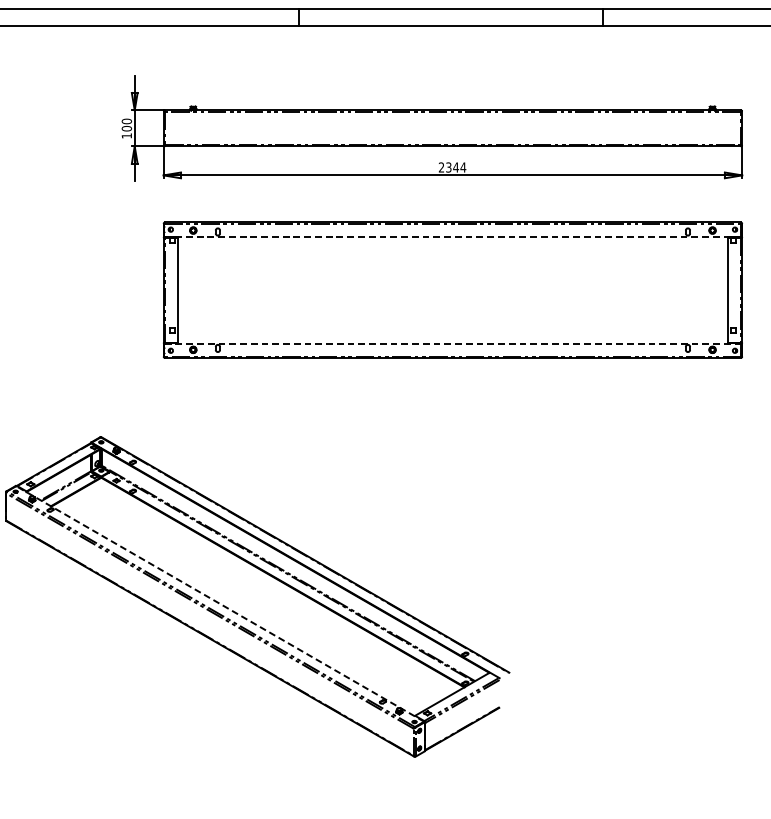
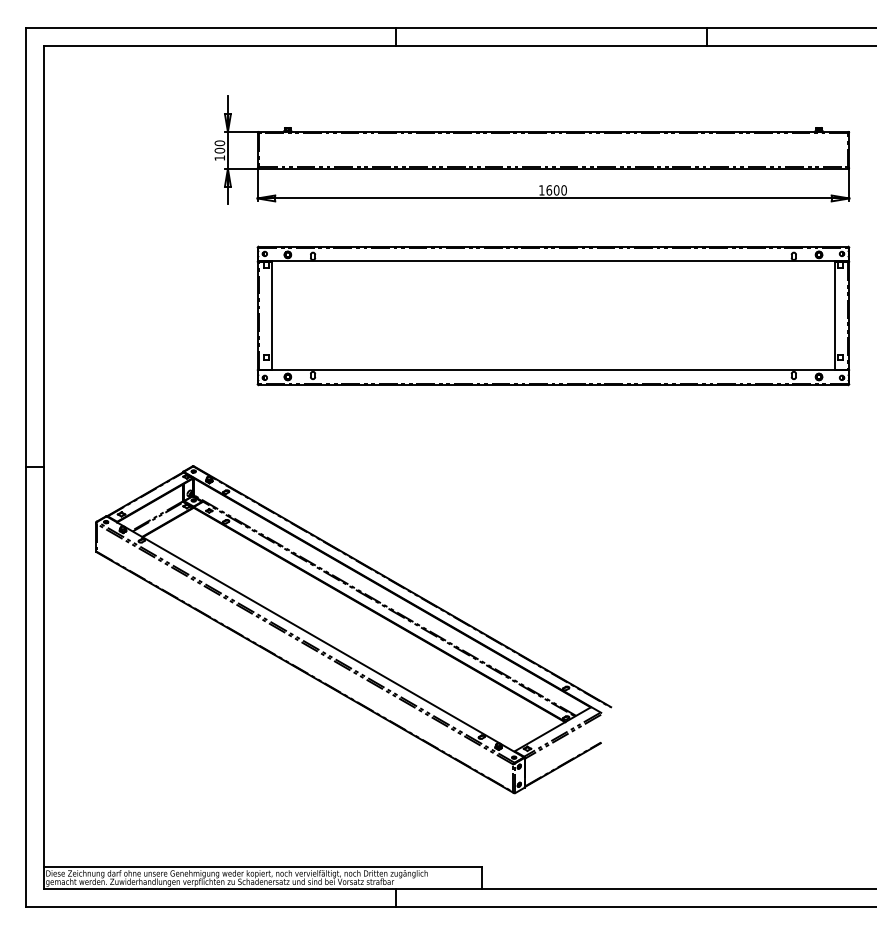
text: (452, 167) -> (553, 190), 2344 -> 1600
line: (452, 237) -> (553, 261), dashed -> solid
line: (452, 343) -> (552, 370), dashed -> solid
line: (220, 603) -> (315, 636), dashed -> solid

